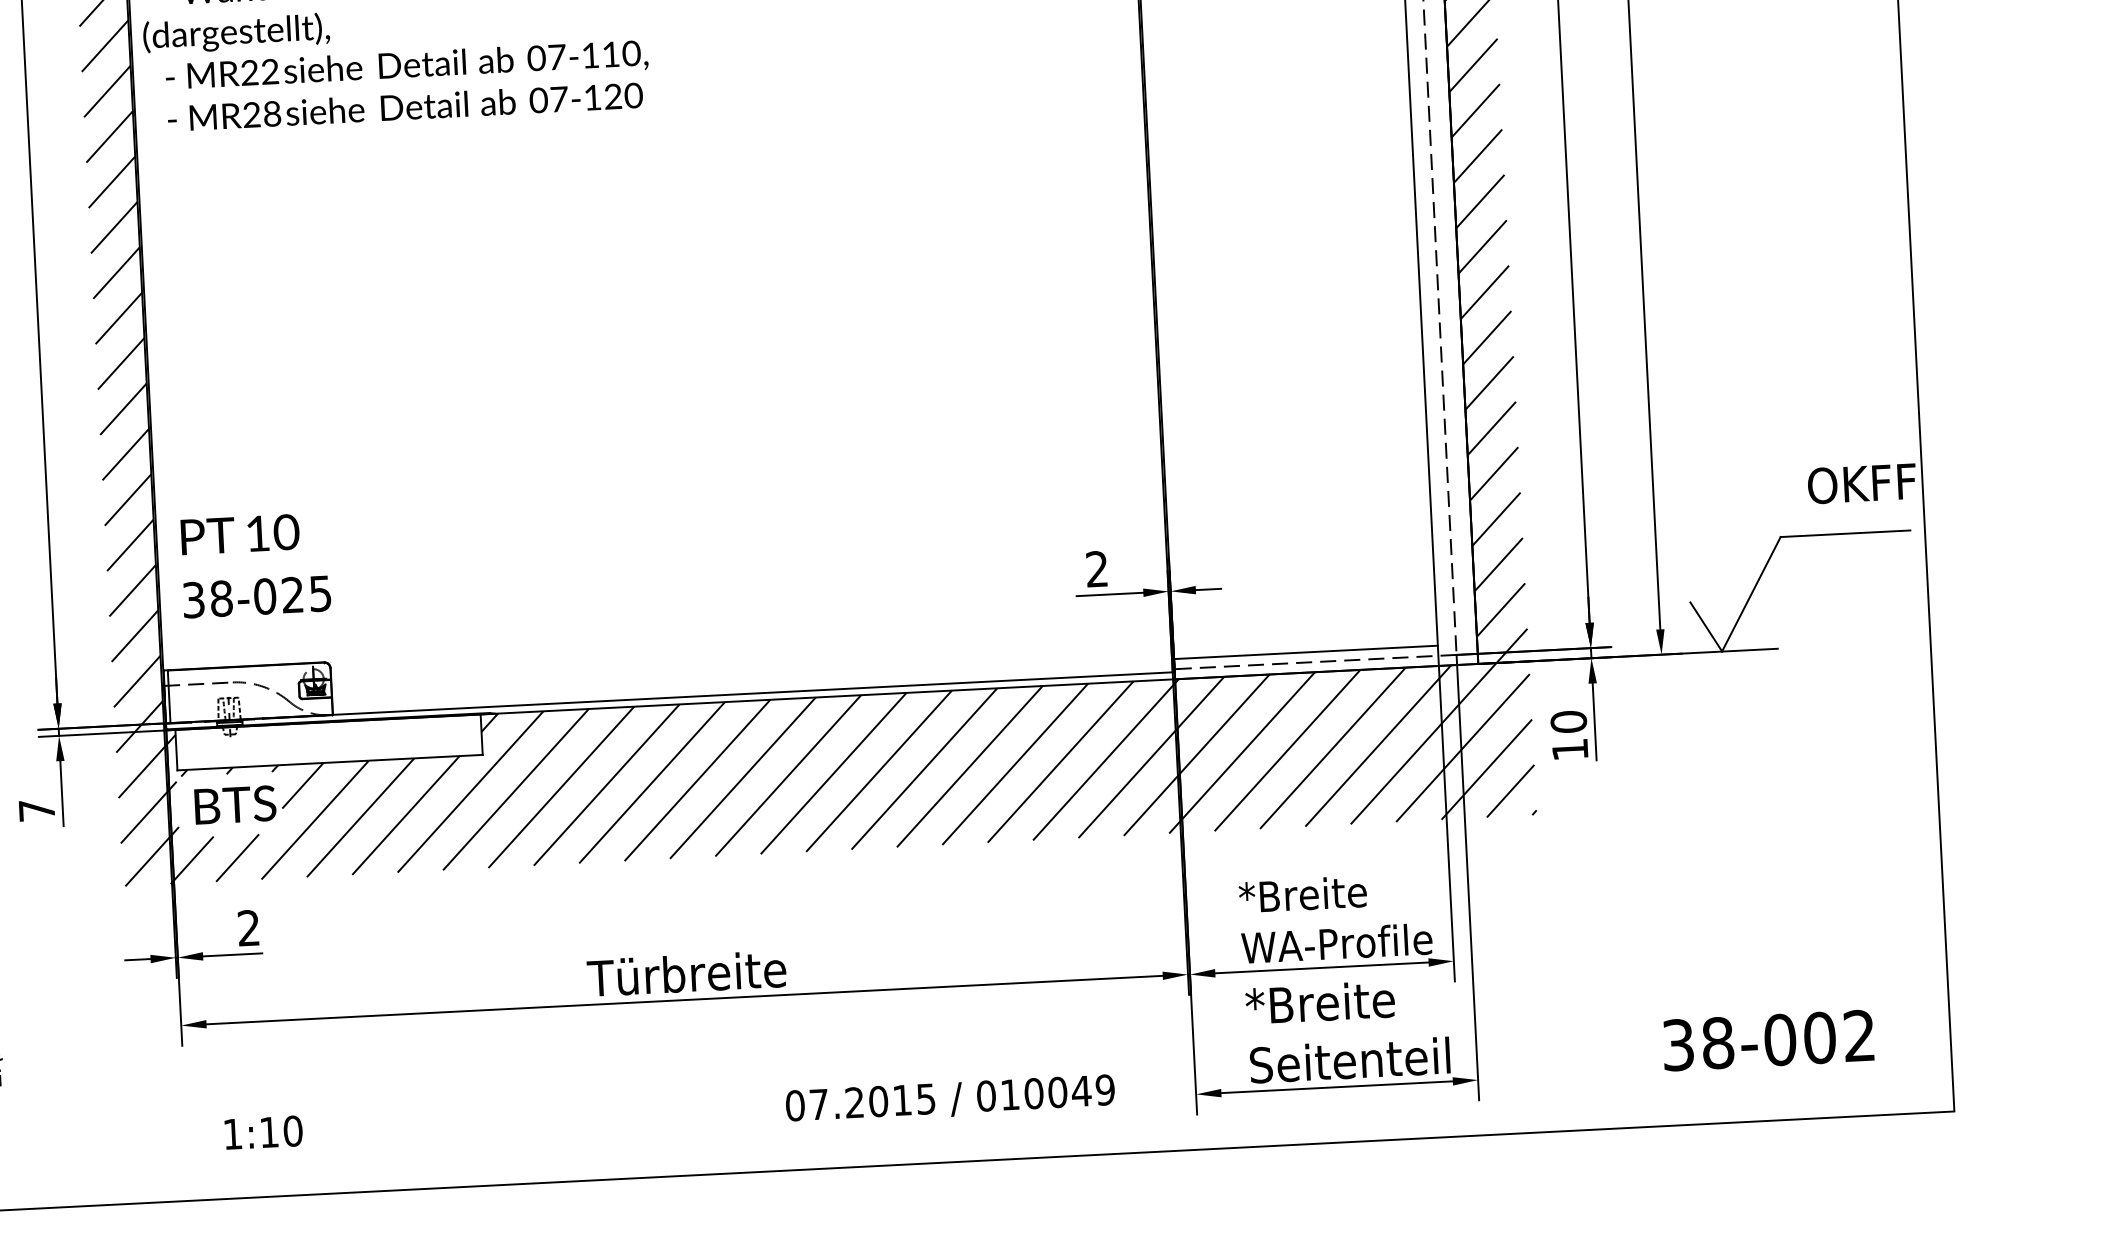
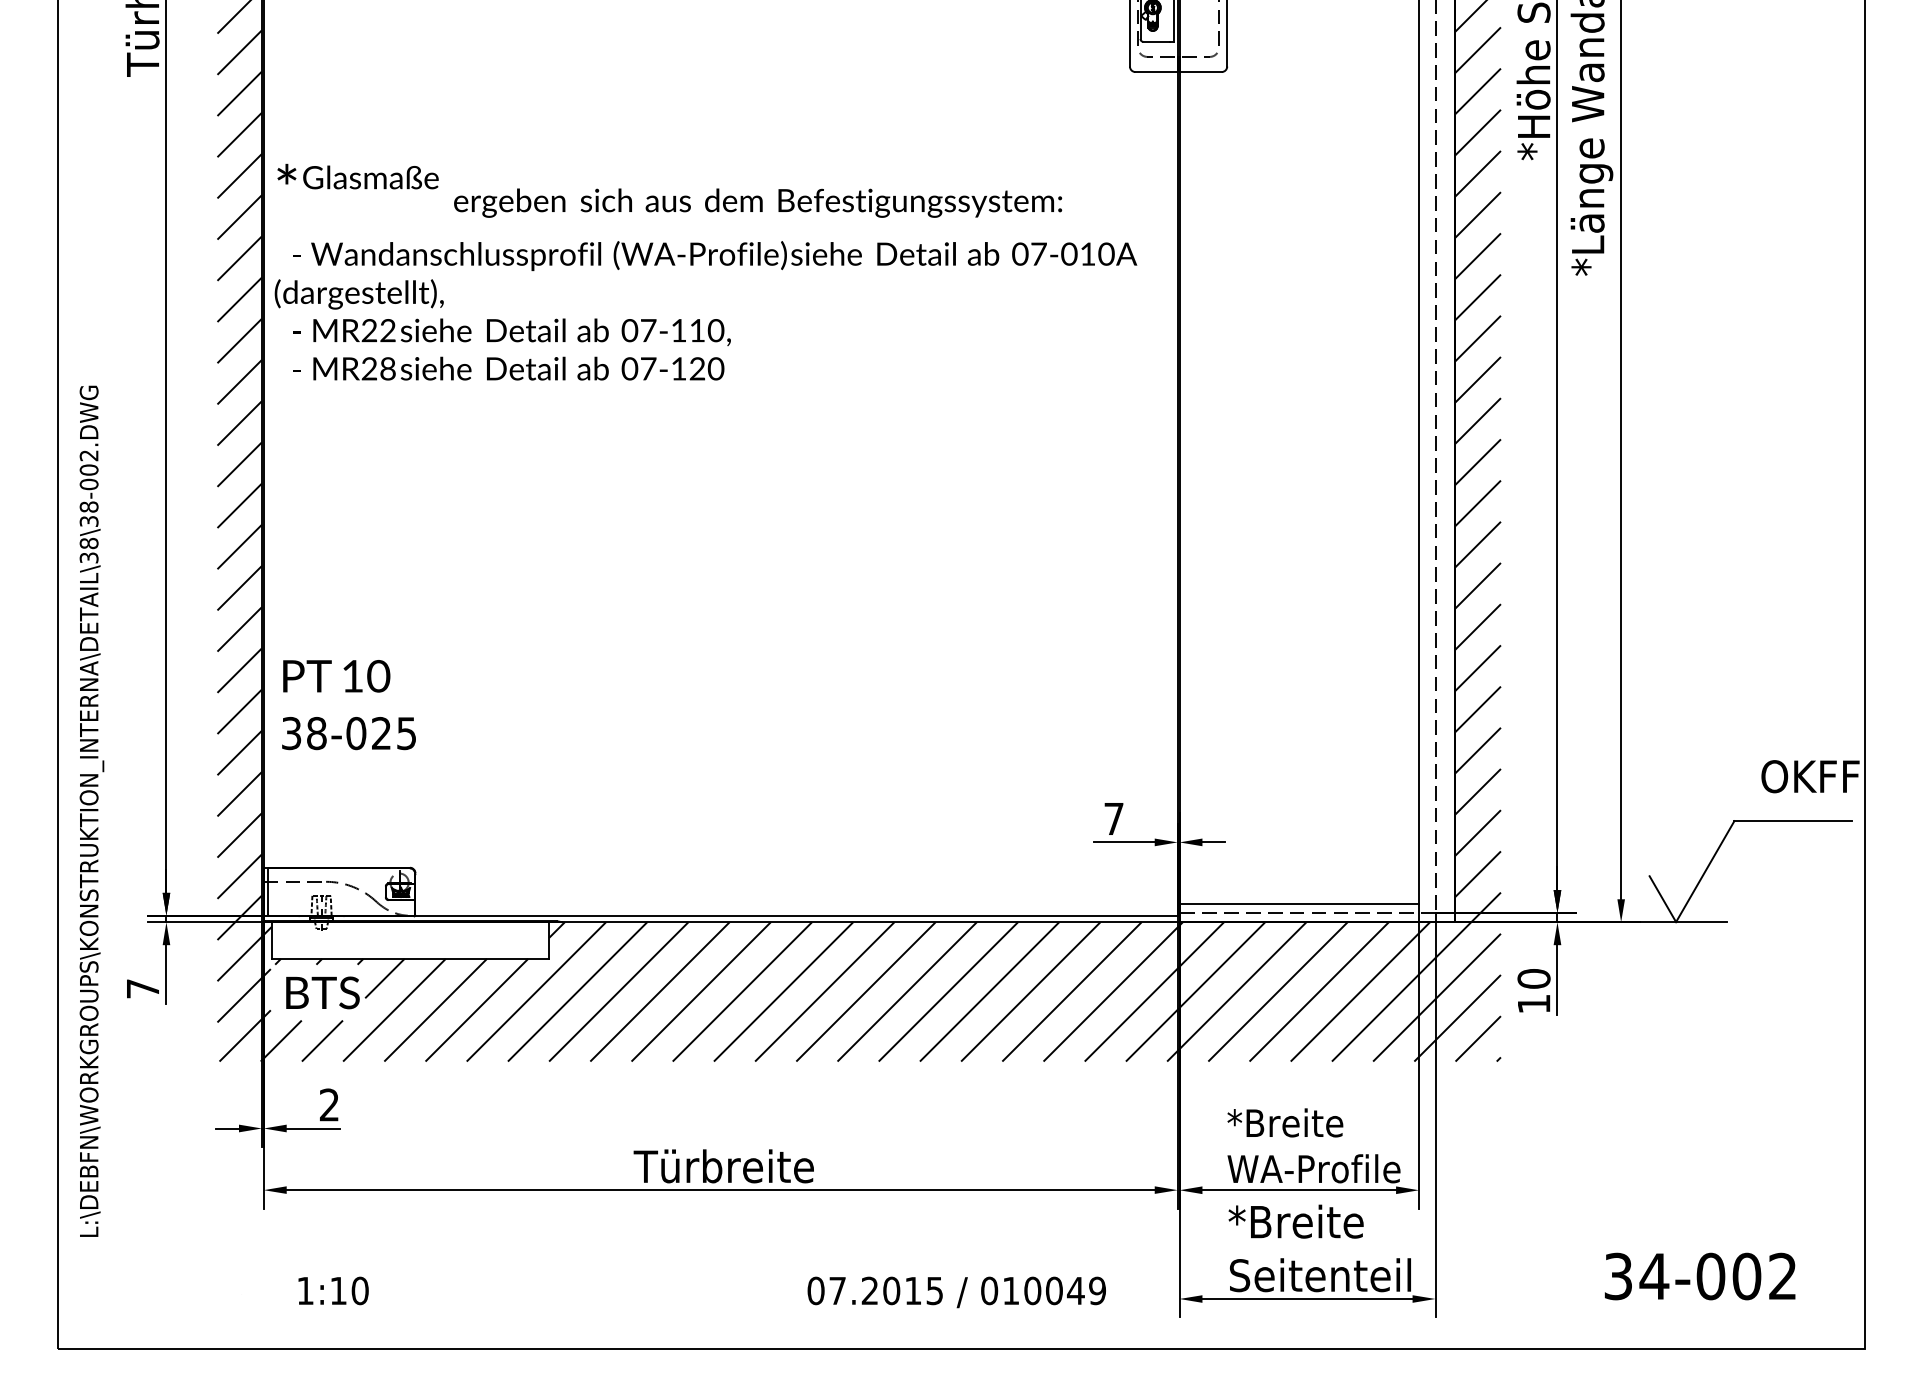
text: (254, 566) -> (348, 705), moved
text: (1096, 568) -> (1113, 818), 2 -> 7
text: (1718, 1043) -> (1654, 1276), 38-002 -> 34-002

